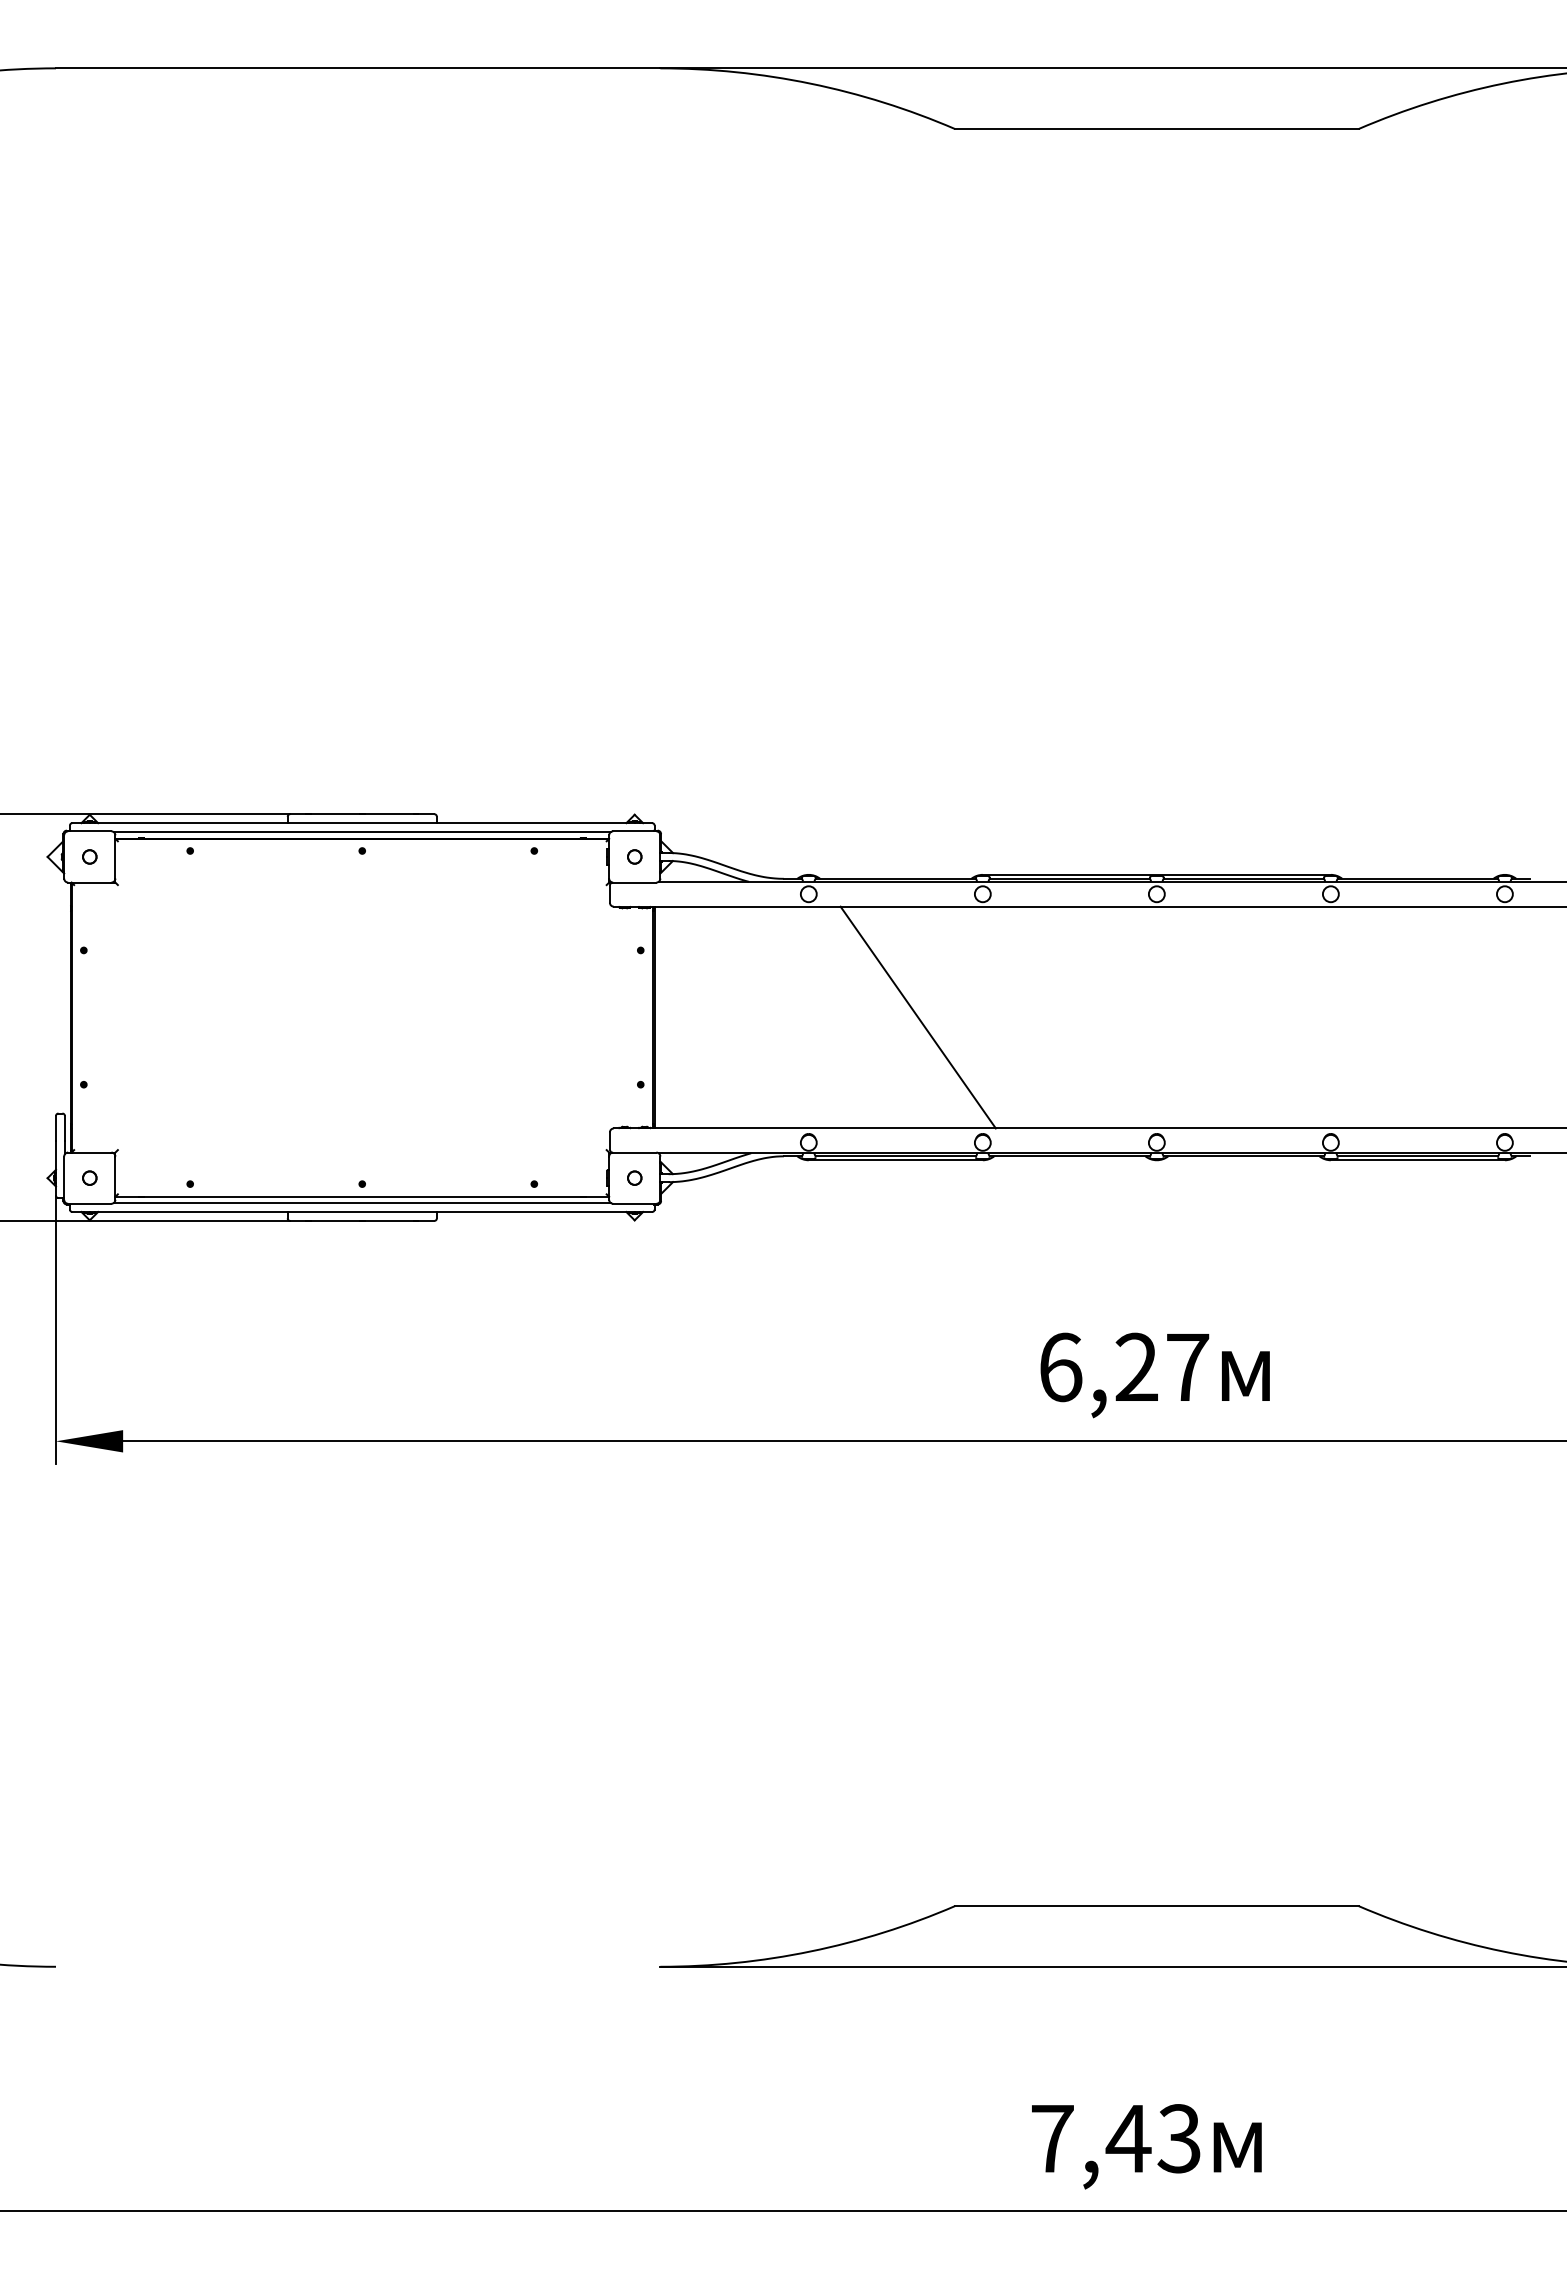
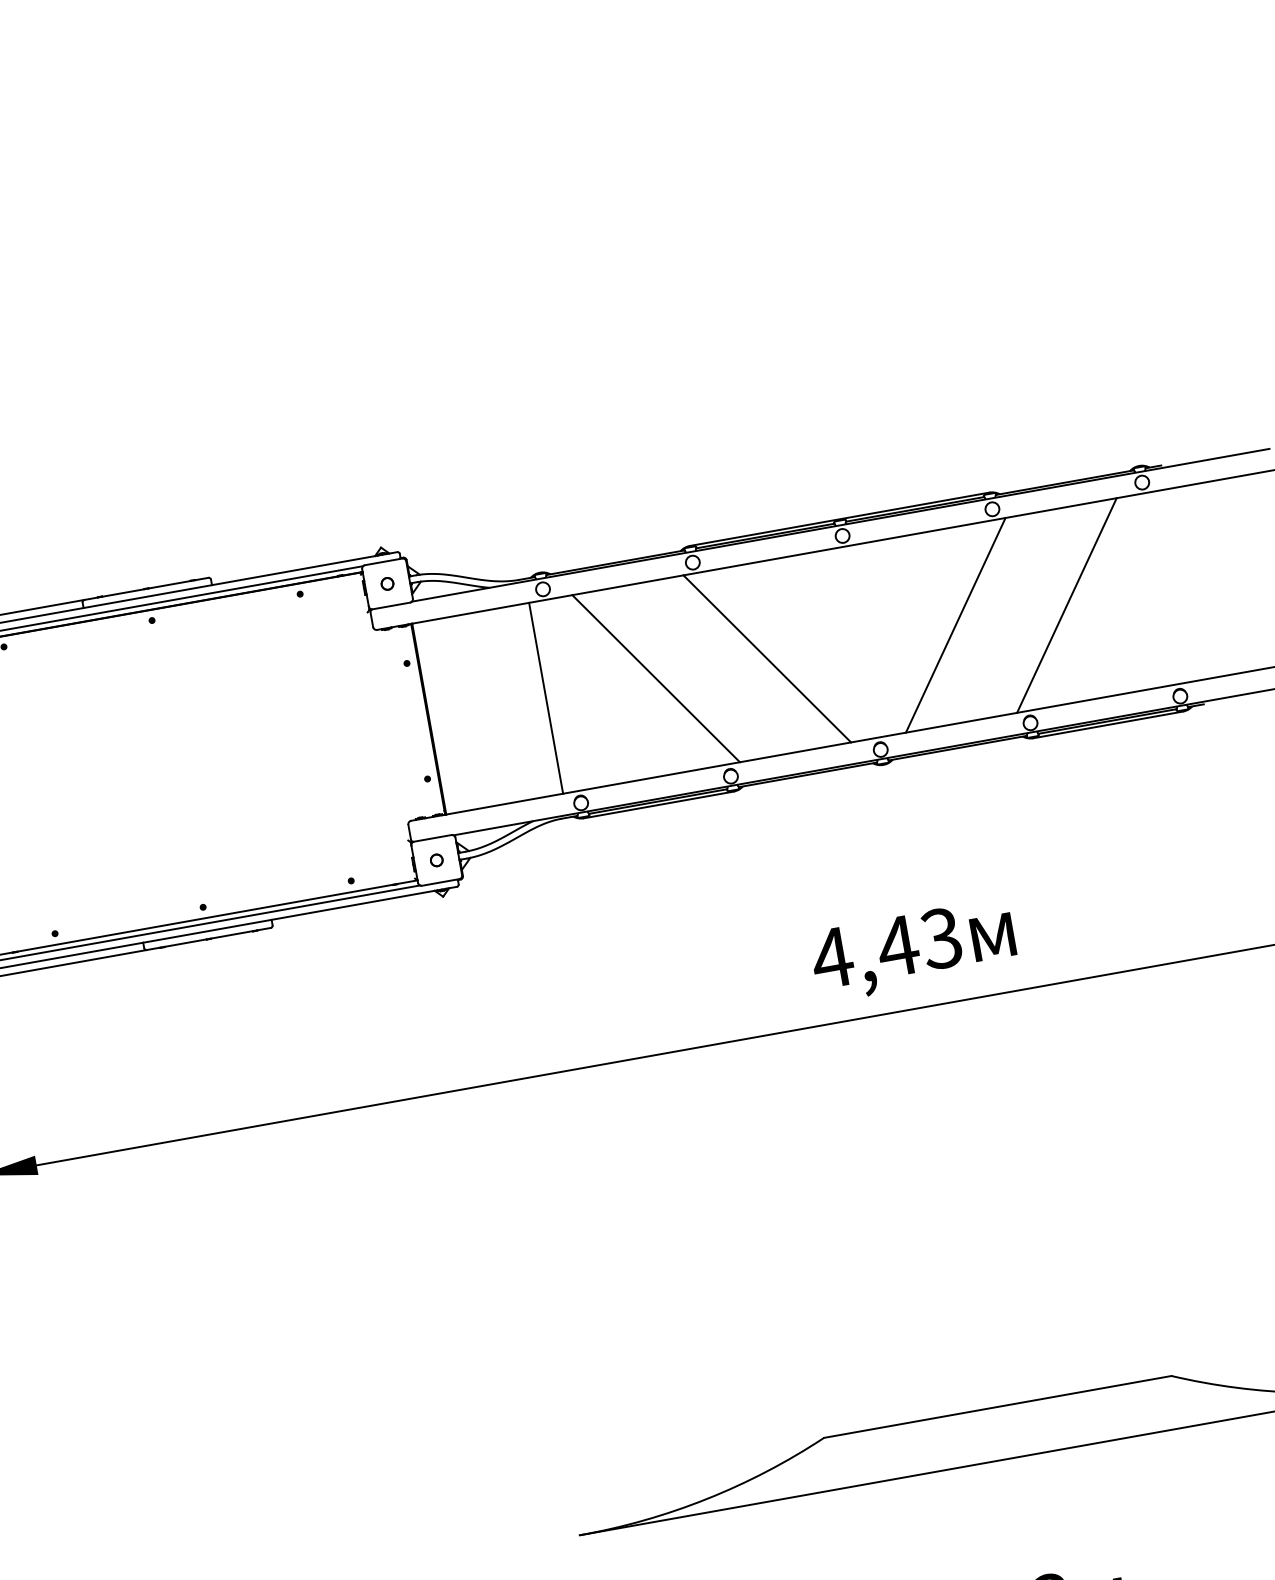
line: (790, 1017) -> (546, 698), added
line: (1046, 1017) -> (766, 658), added
line: (1265, 1017) -> (955, 625), added
line: (1395, 1017) -> (1066, 605), added
text: (1123, 1367) -> (886, 948), 6,27 -> 4,43

